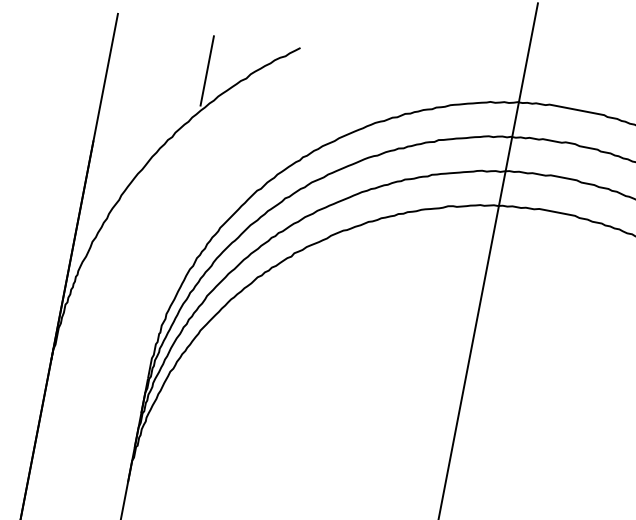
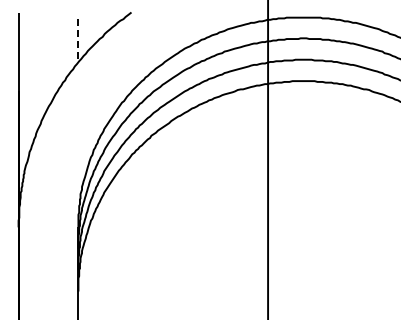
line: (207, 70) -> (78, 36), solid -> dashed

